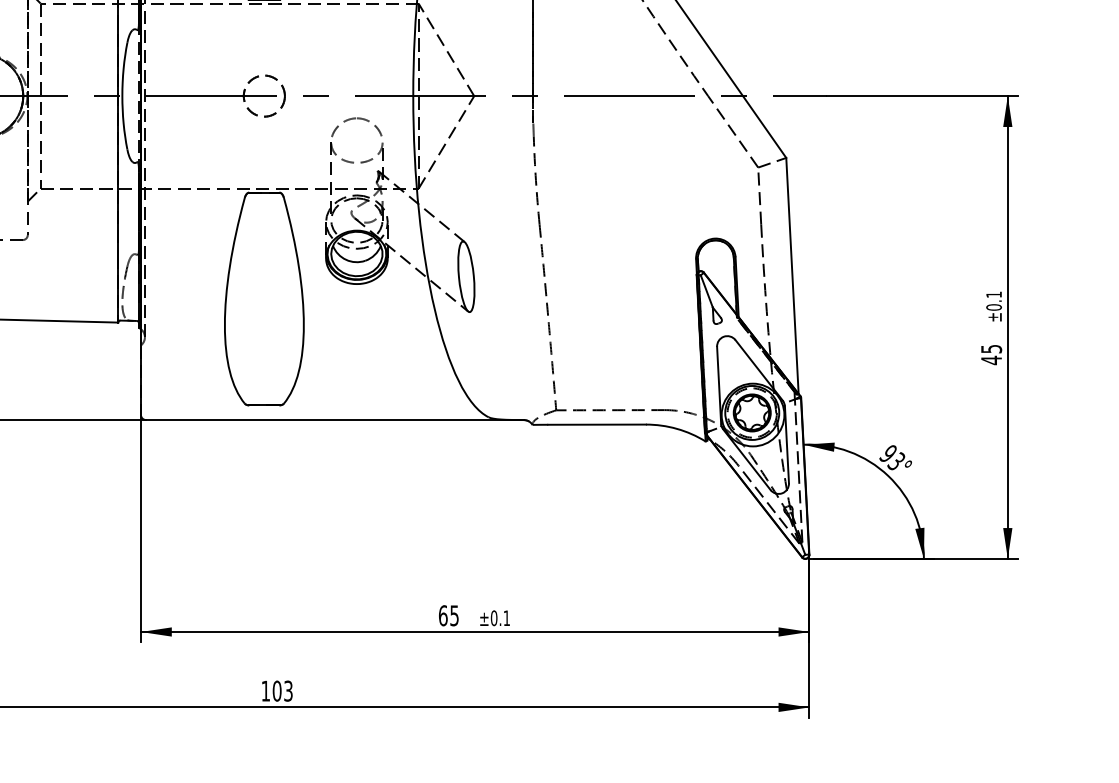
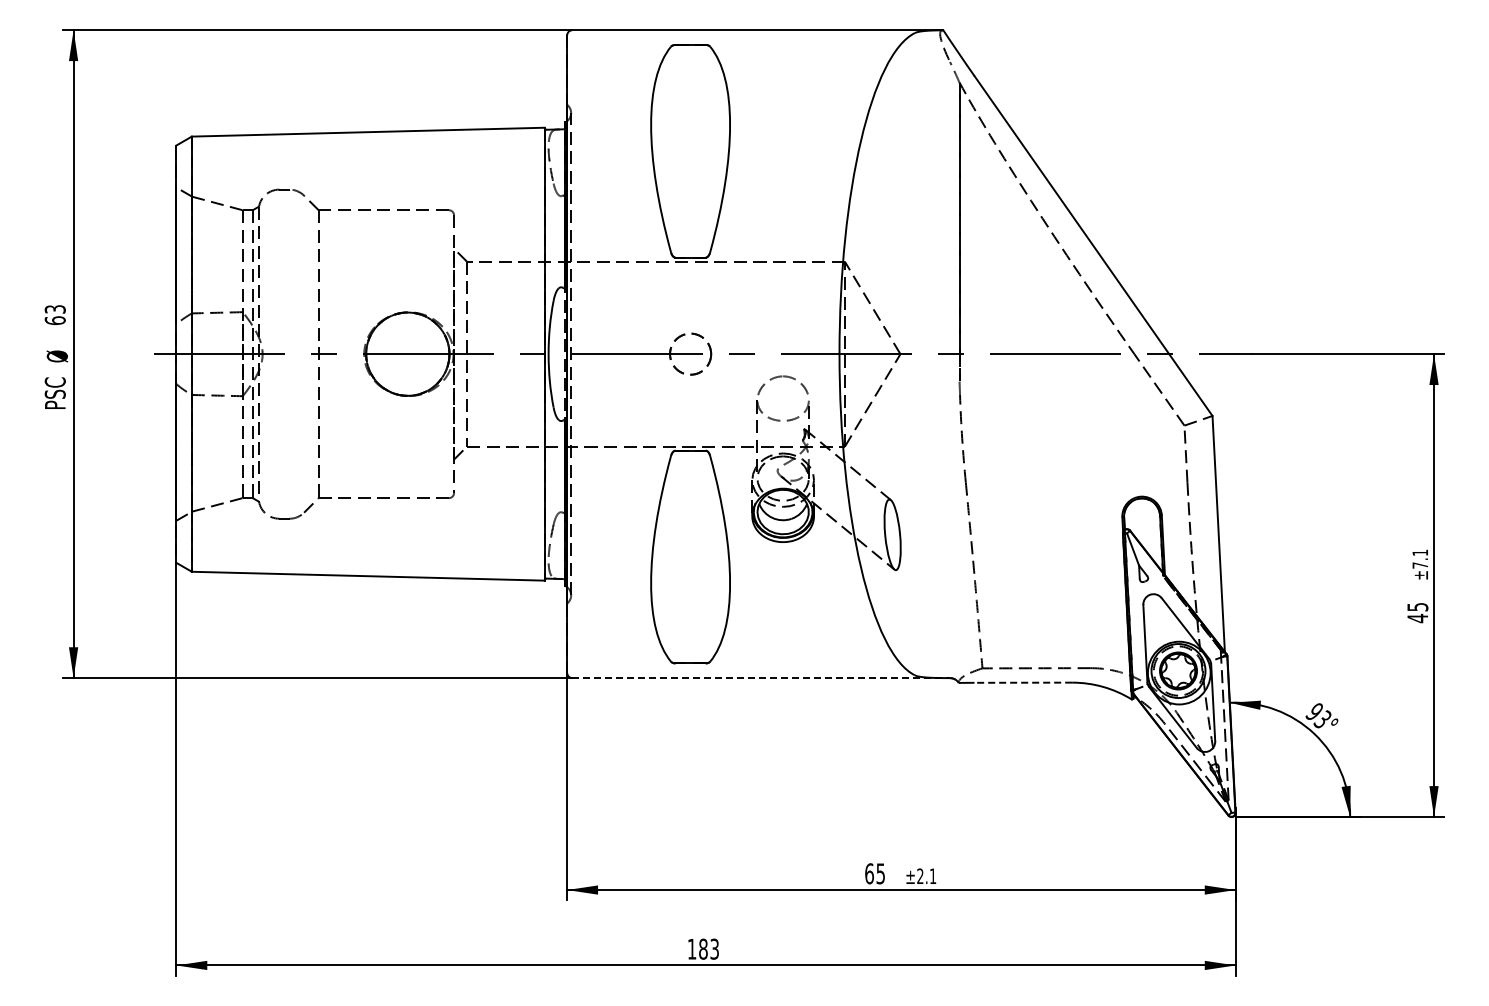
text: (994, 307) -> (1420, 565), ±0.1 -> ±7.1
line: (335, 420) -> (761, 678), solid -> dashed
line: (597, 424) -> (1023, 682), solid -> dashed
text: (494, 618) -> (920, 876), ±0.1 -> ±2.1
text: (277, 691) -> (703, 949), 103 -> 183

